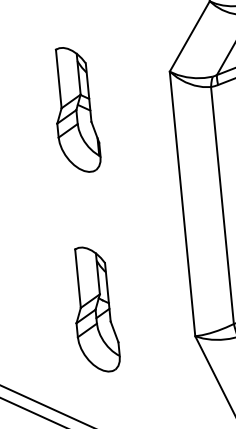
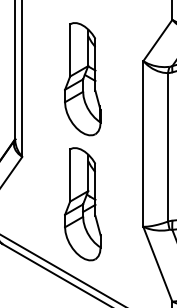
part: (75, 110) -> (82, 79), size x1.43
part: (94, 309) -> (82, 204), size x1.43

